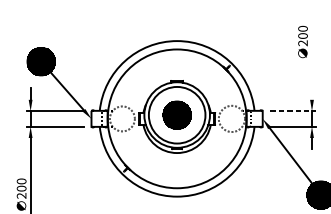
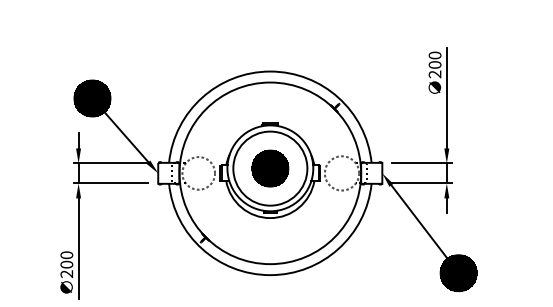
line: (311, 60) -> (446, 97), added
line: (293, 111) -> (422, 163), dashed -> solid

